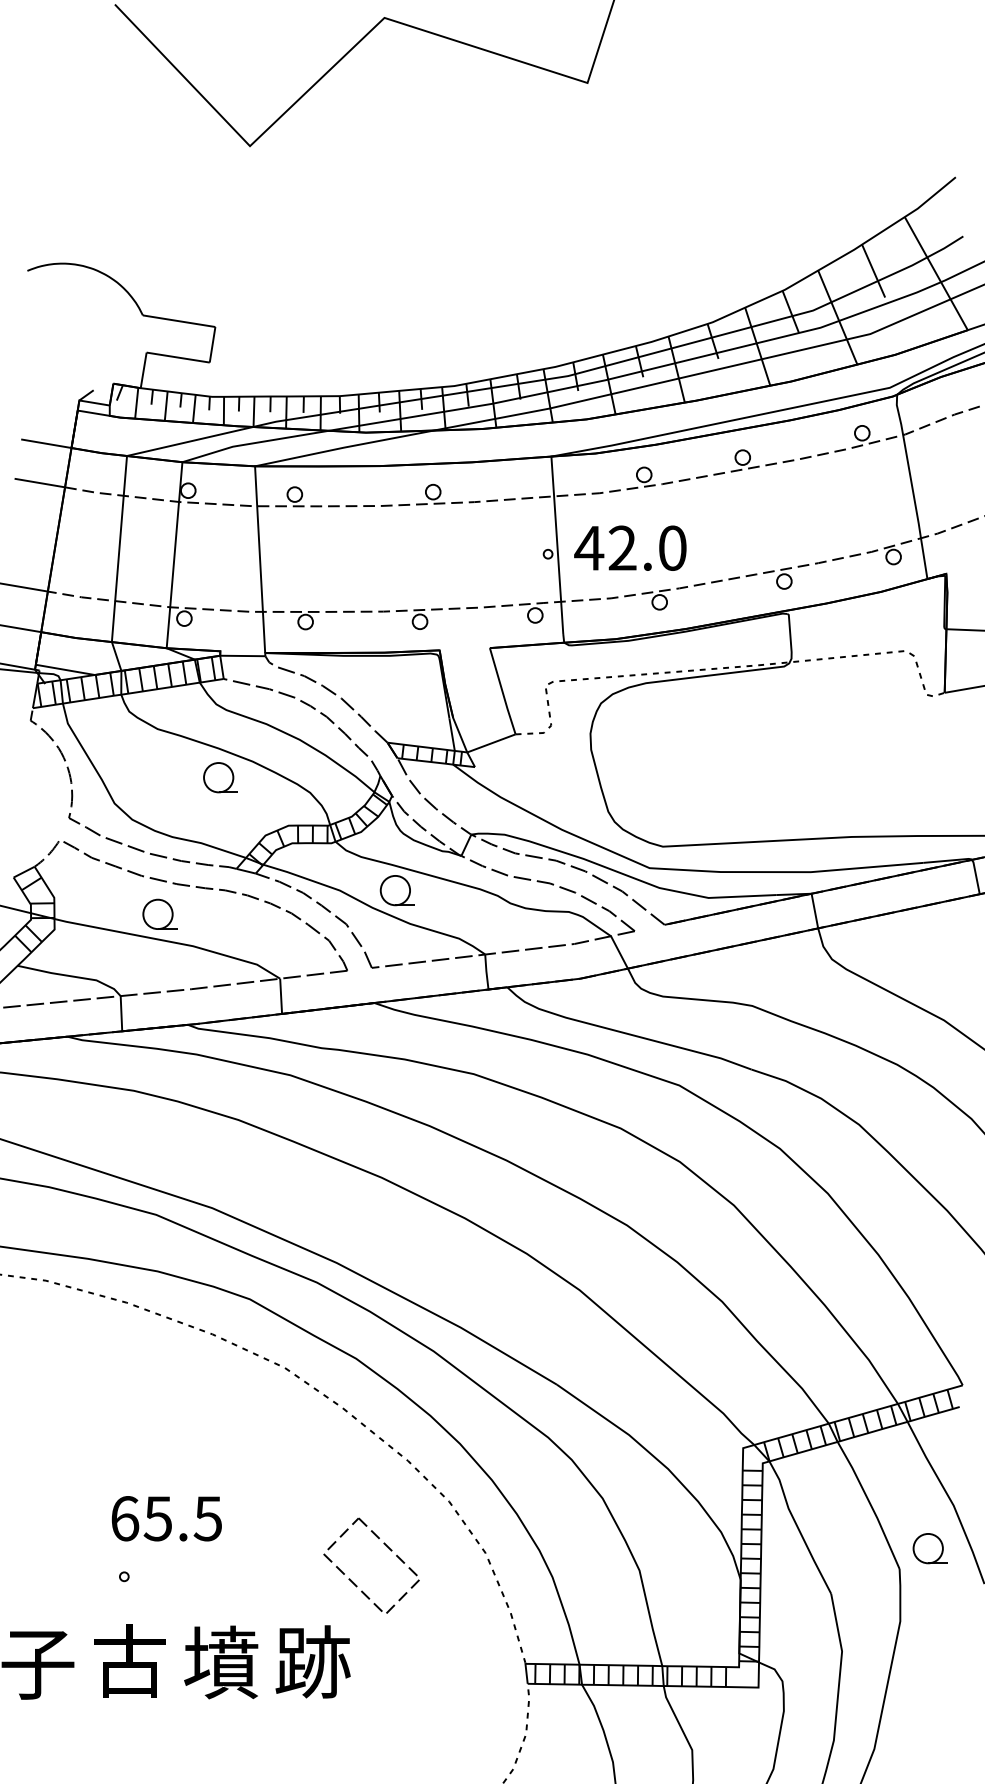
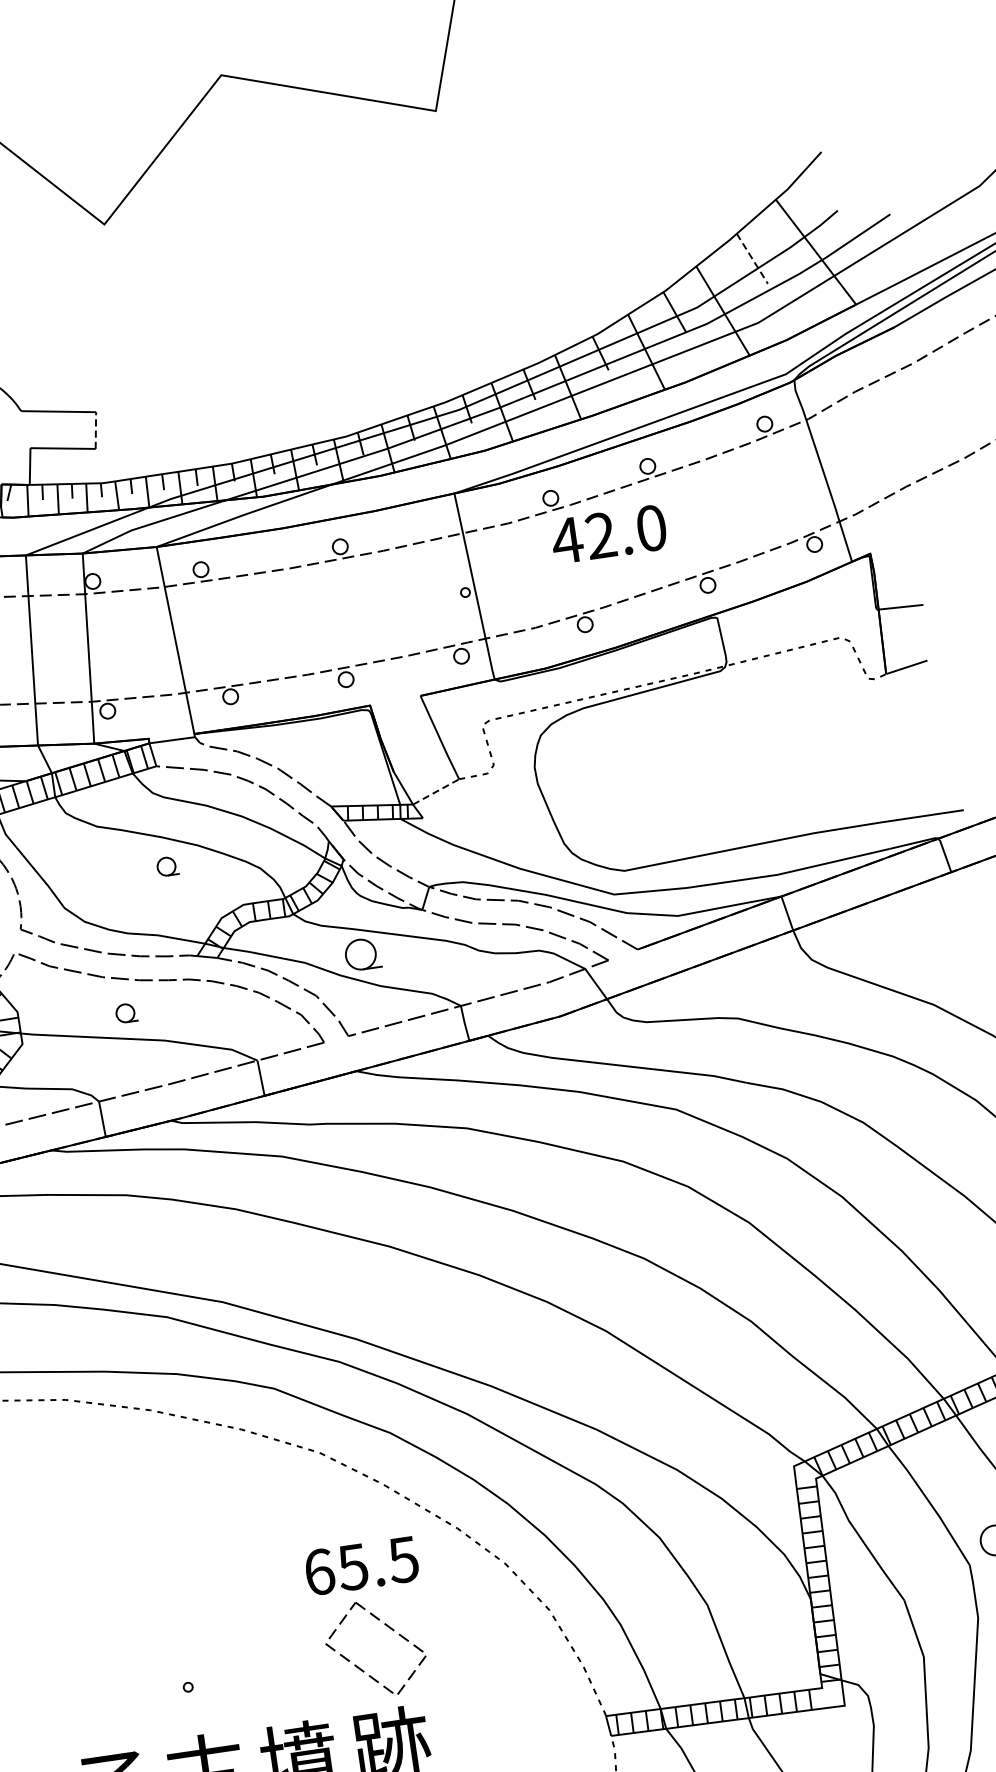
line: (873, 271) -> (752, 259), solid -> dashed
line: (212, 344) -> (95, 430), solid -> dashed
text: (630, 547) -> (608, 533), moved
line: (491, 743) -> (436, 791), solid -> dashed
part: (220, 777) -> (167, 866), size x0.6
part: (159, 913) -> (126, 1012), size x0.6
text: (166, 1518) -> (361, 1565), moved
part: (388, 1548) -> (390, 1628), moved

